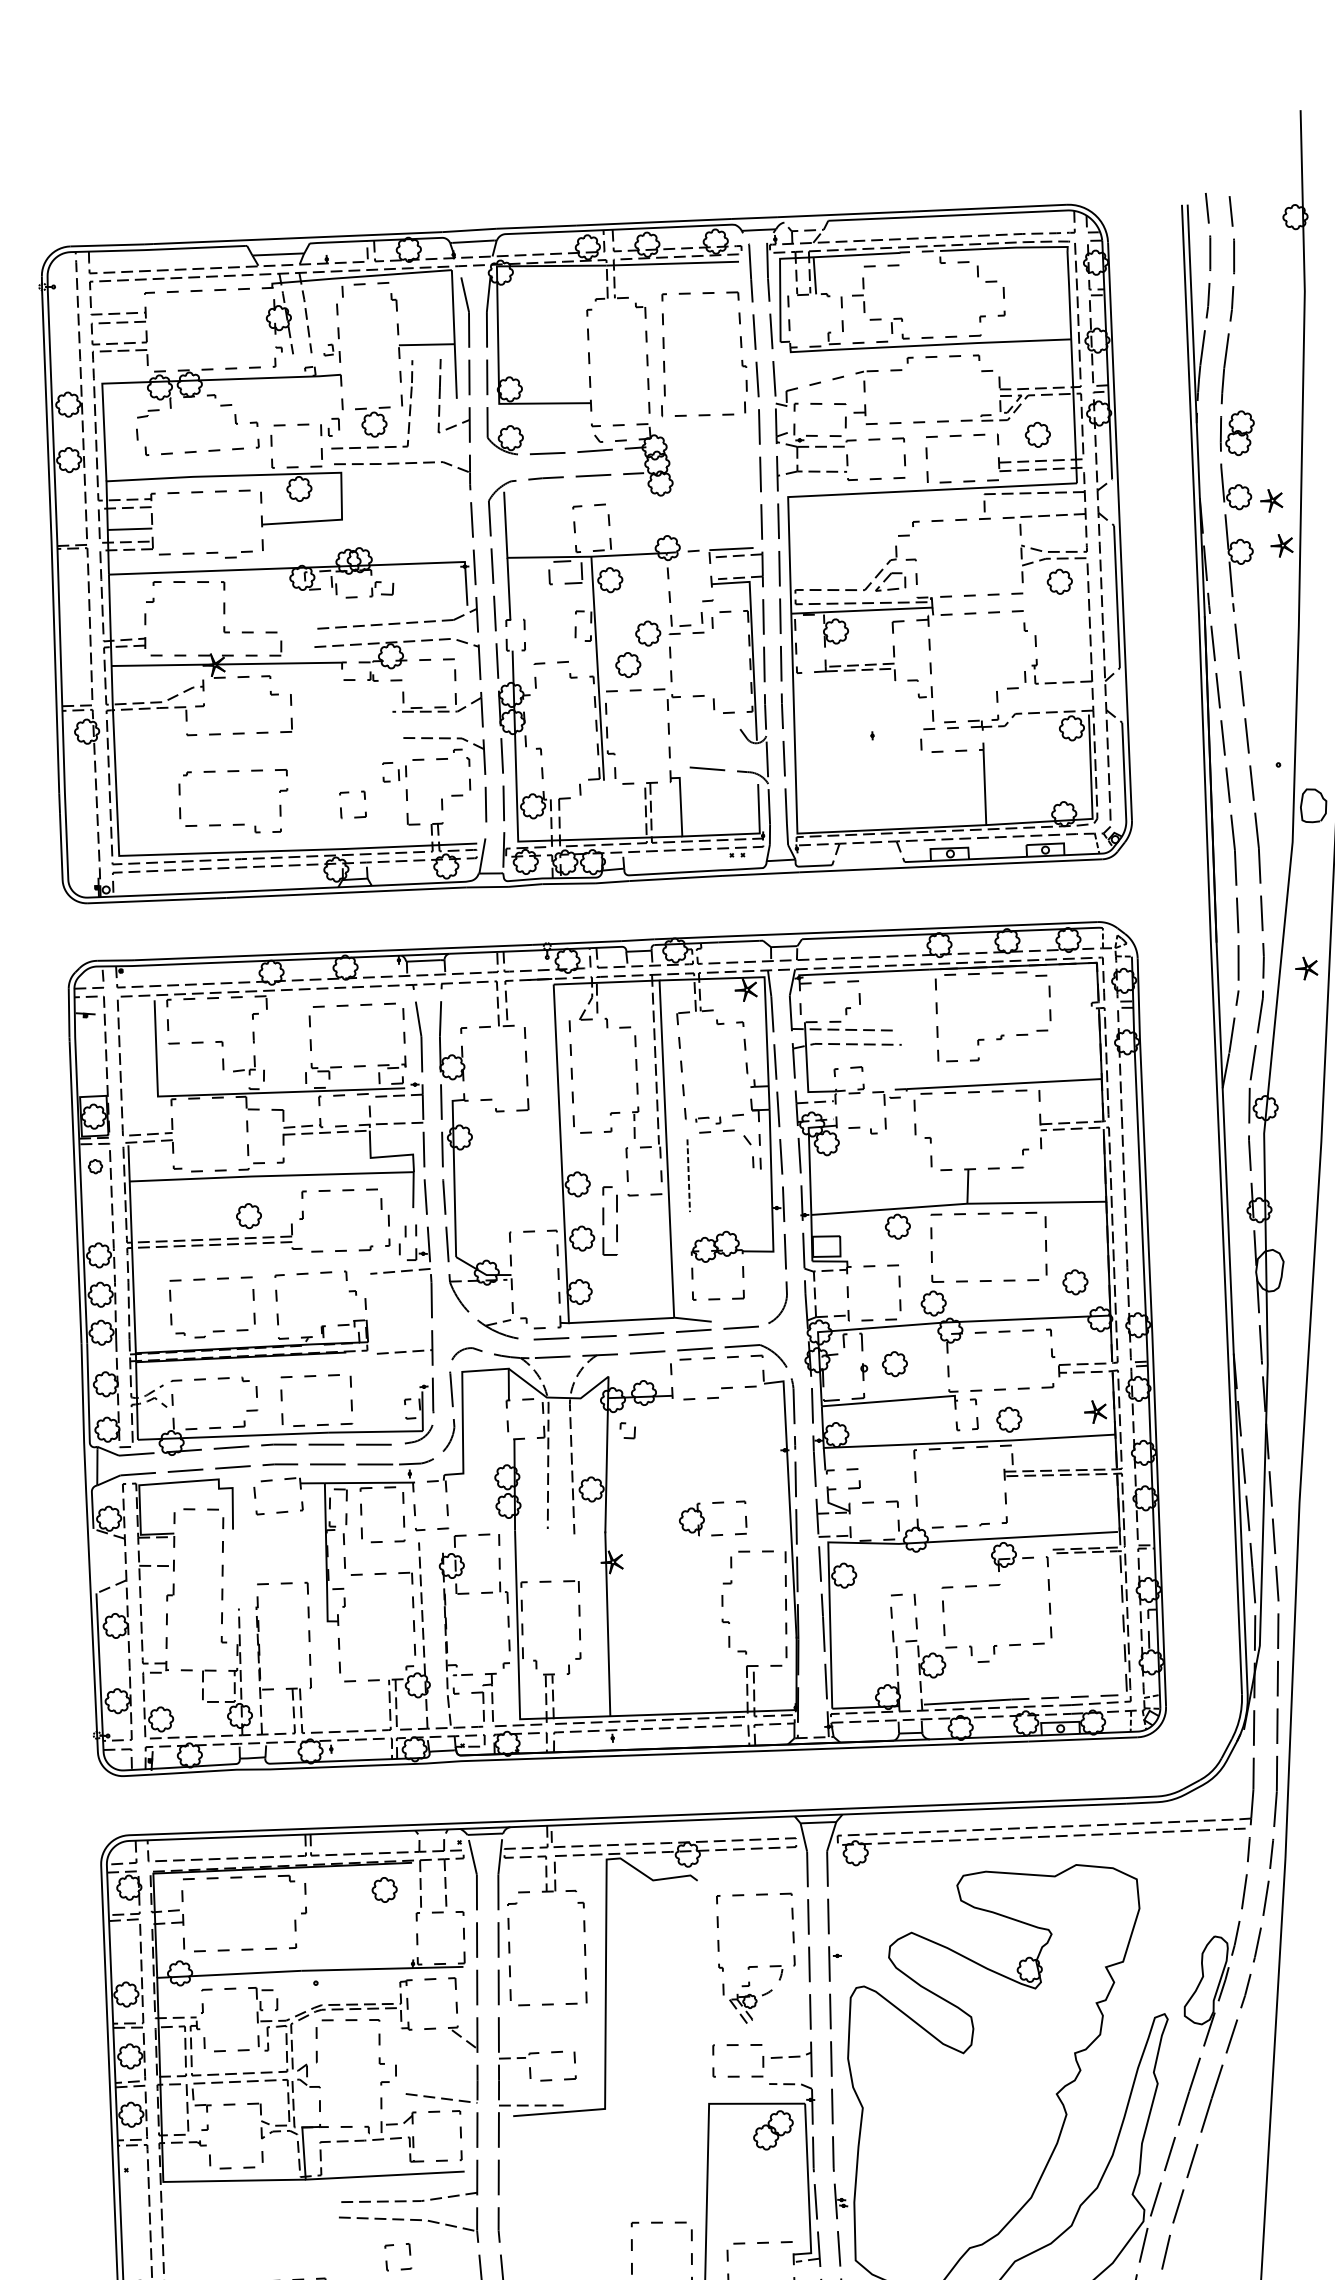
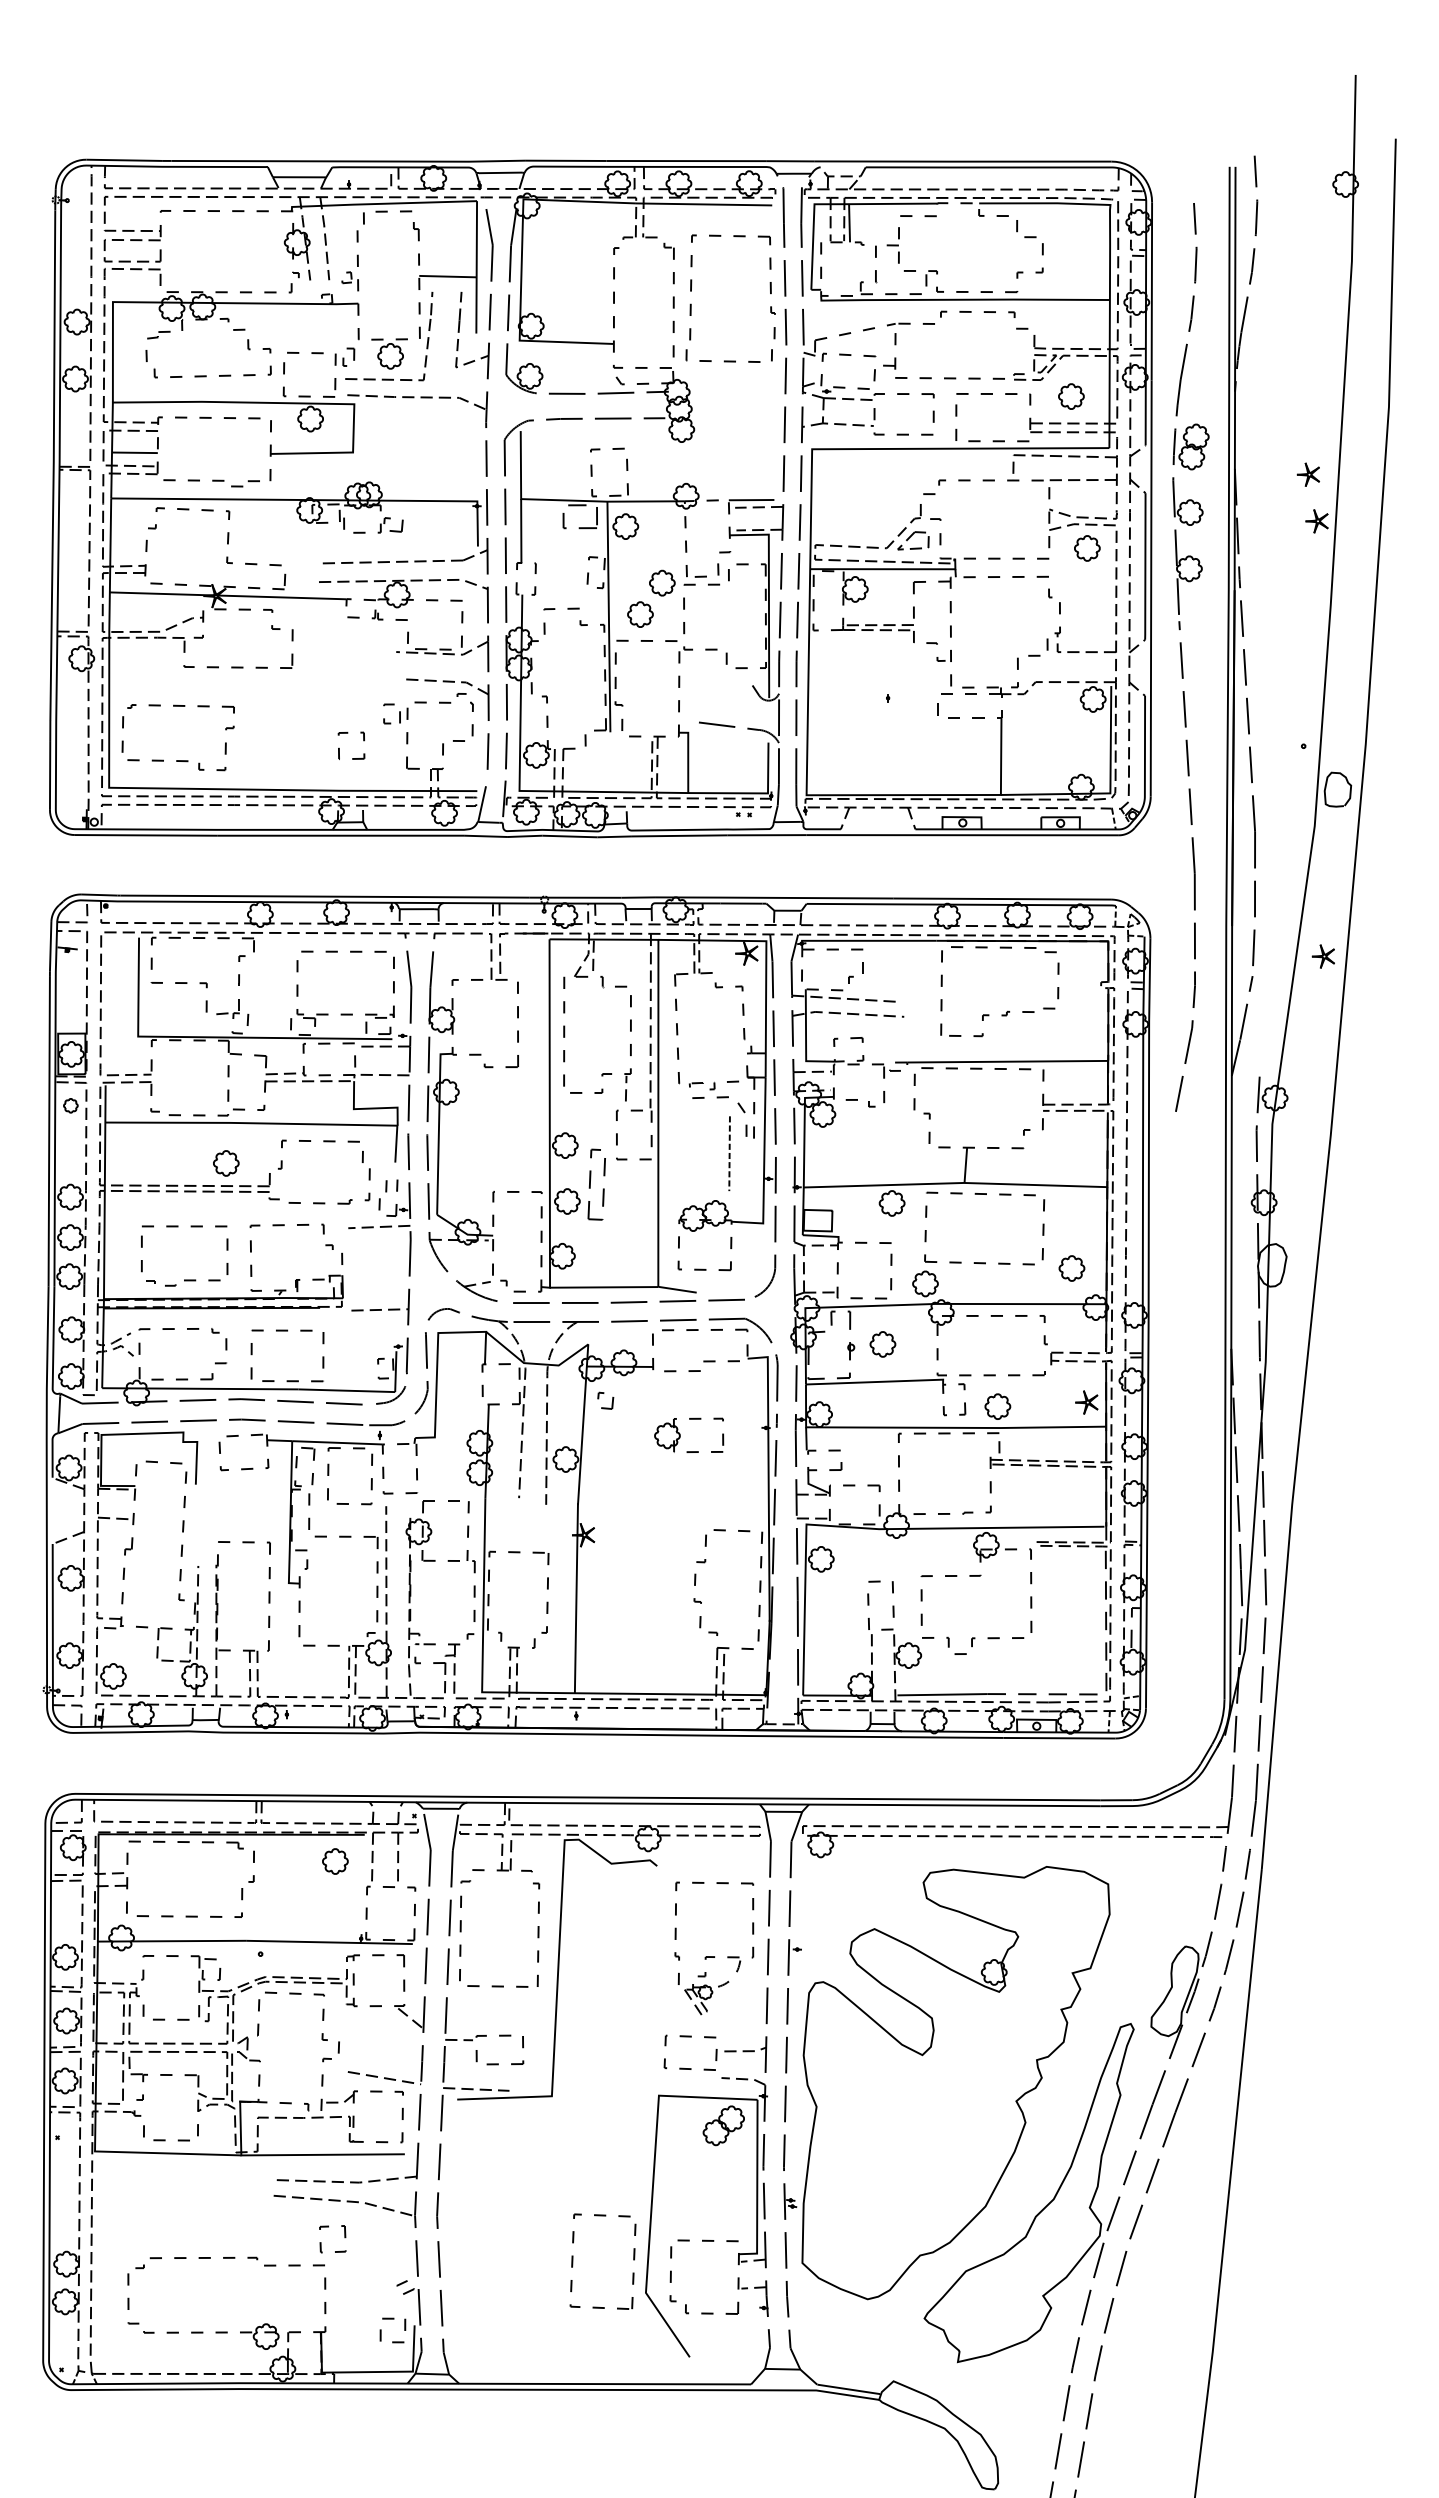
part: (1237, 638) -> (1182, 657), moved
part: (234, 824) -> (177, 760), moved
line: (688, 1175) -> (729, 1153), moved
part: (704, 1518) -> (680, 1434), moved

